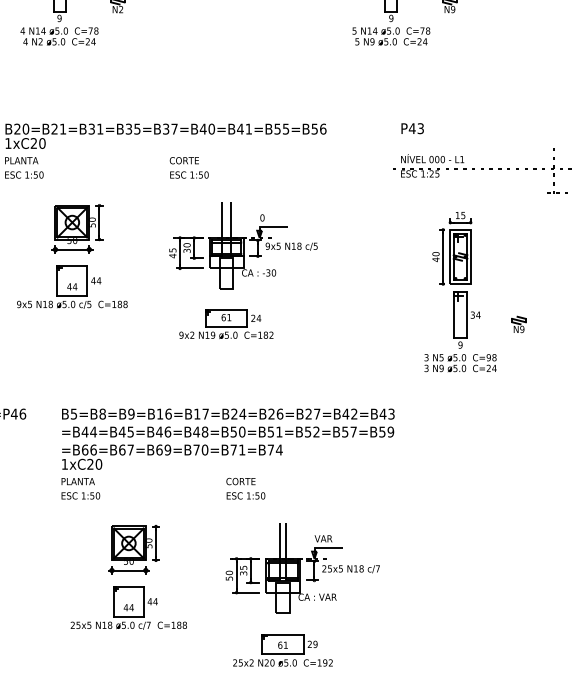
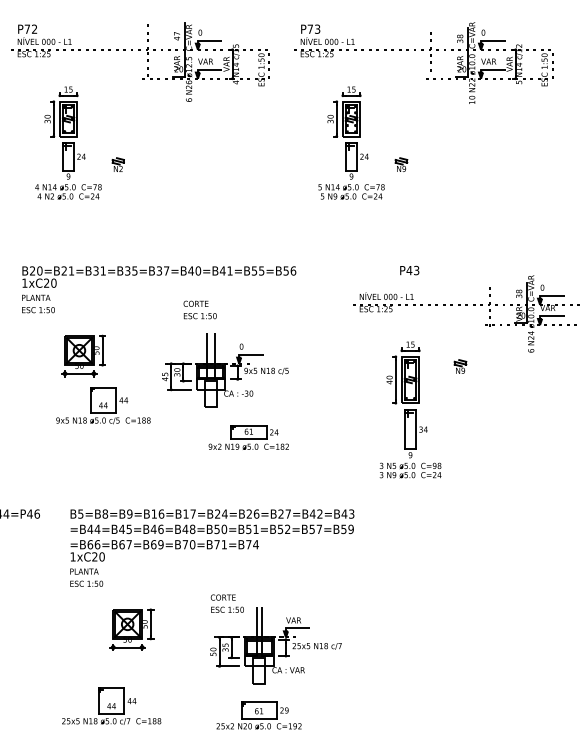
text: (412, 128) -> (409, 270), moved
text: (188, 167) -> (199, 309), moved
part: (72, 286) -> (103, 405), moved
part: (226, 324) -> (248, 437), moved
part: (519, 324) -> (460, 366), moved
text: (244, 488) -> (226, 603), moved
part: (128, 606) -> (111, 705), moved

